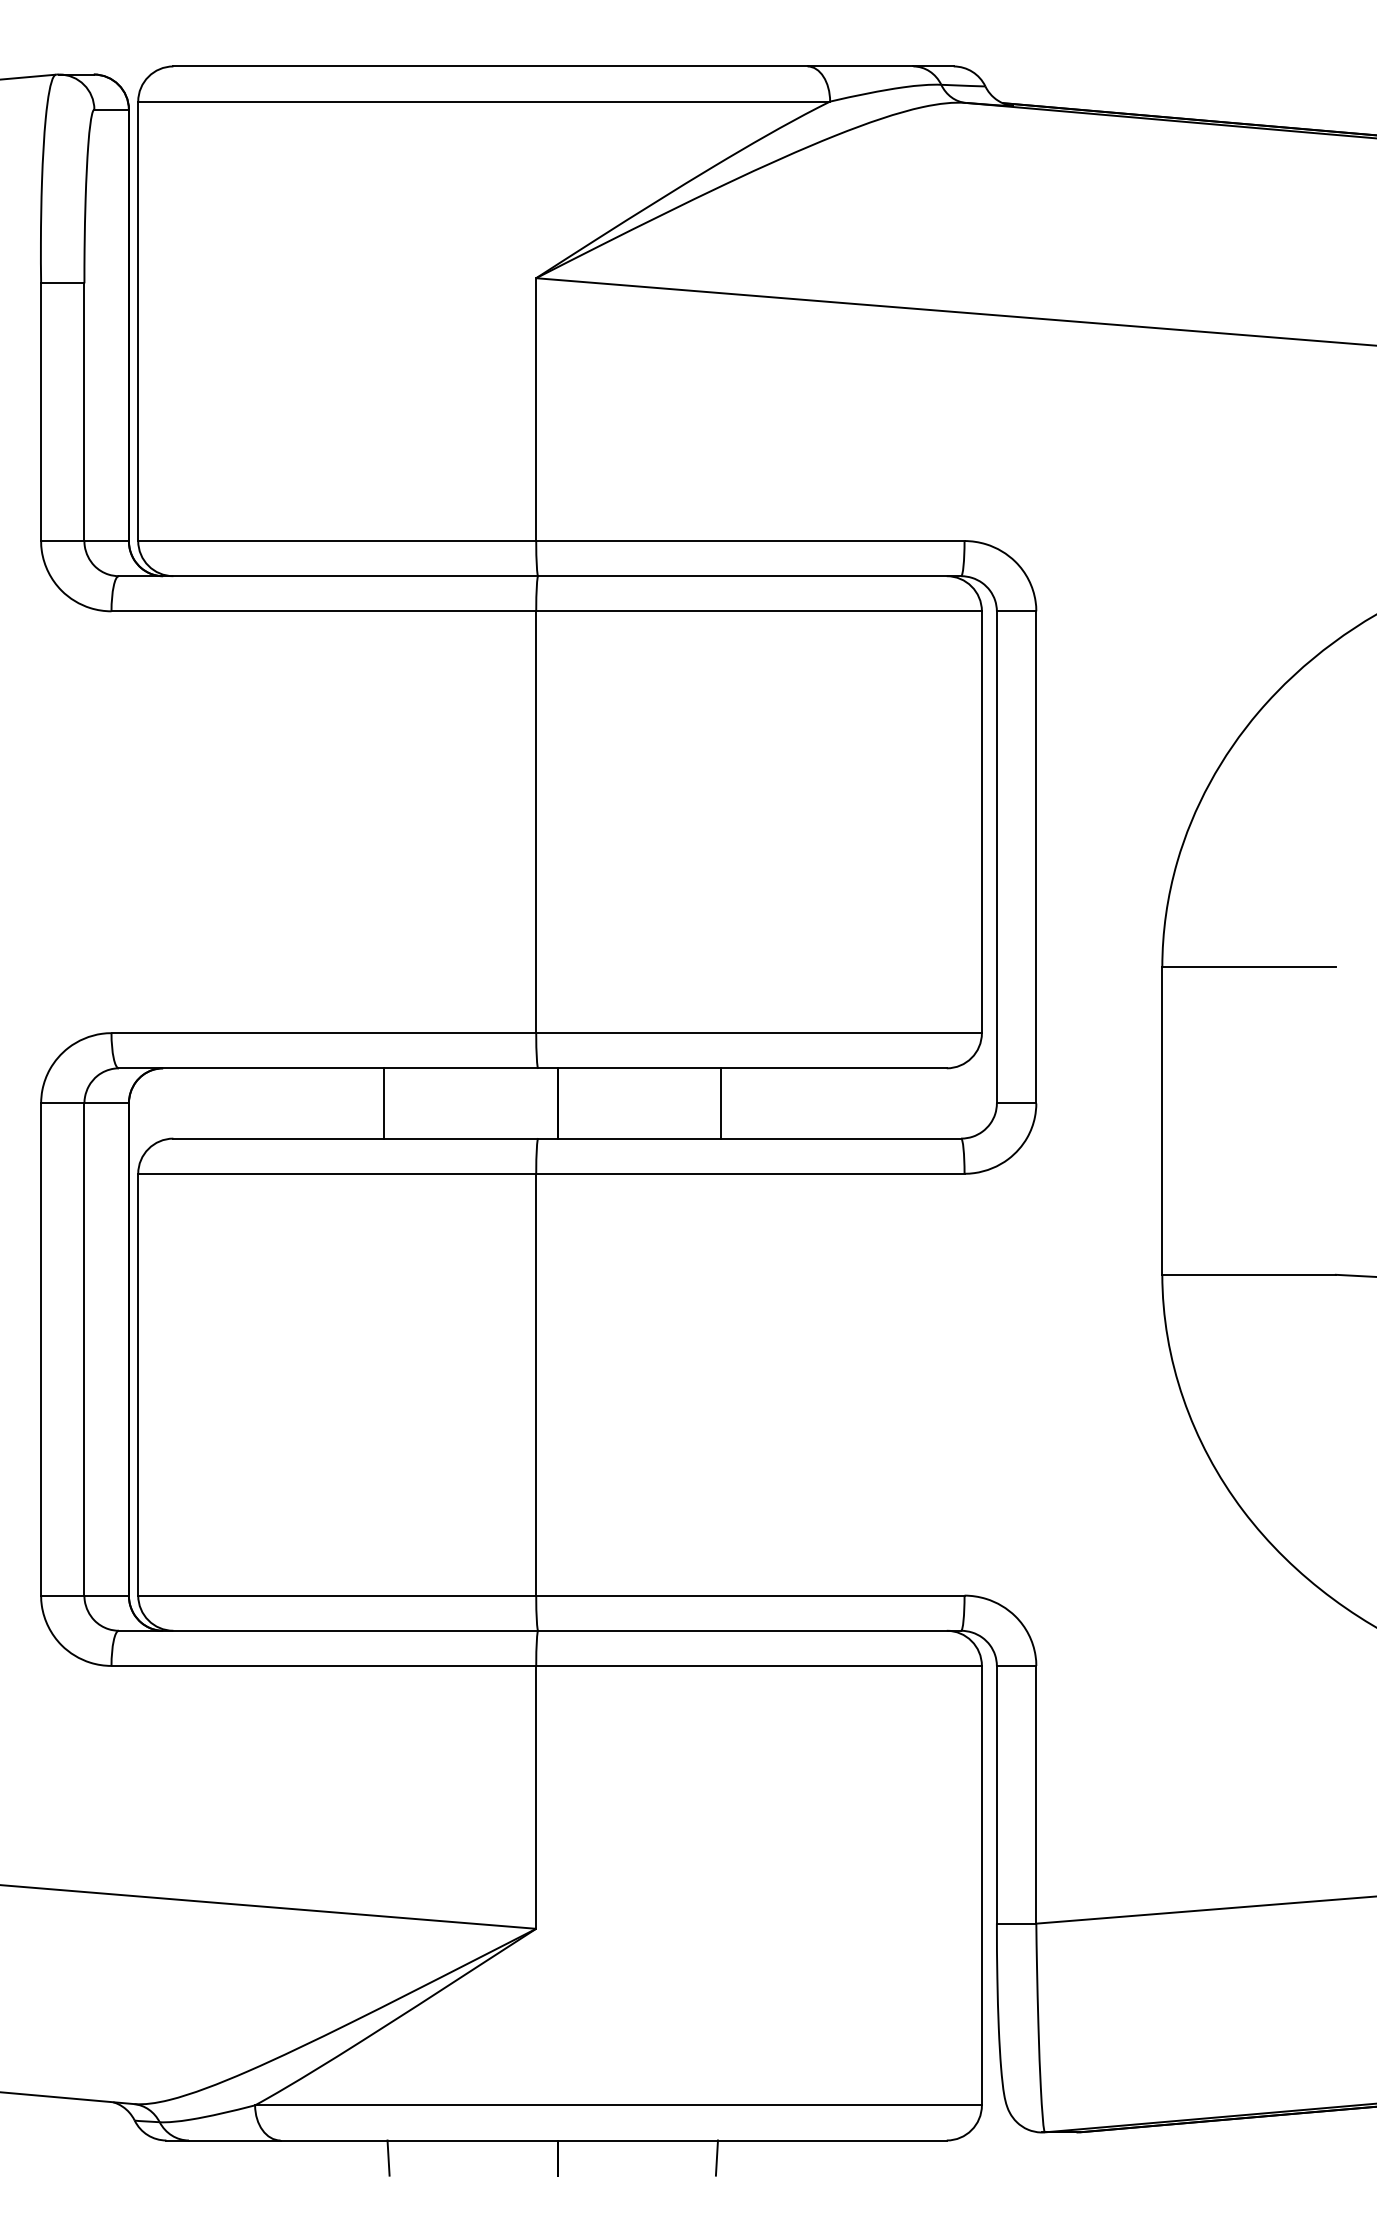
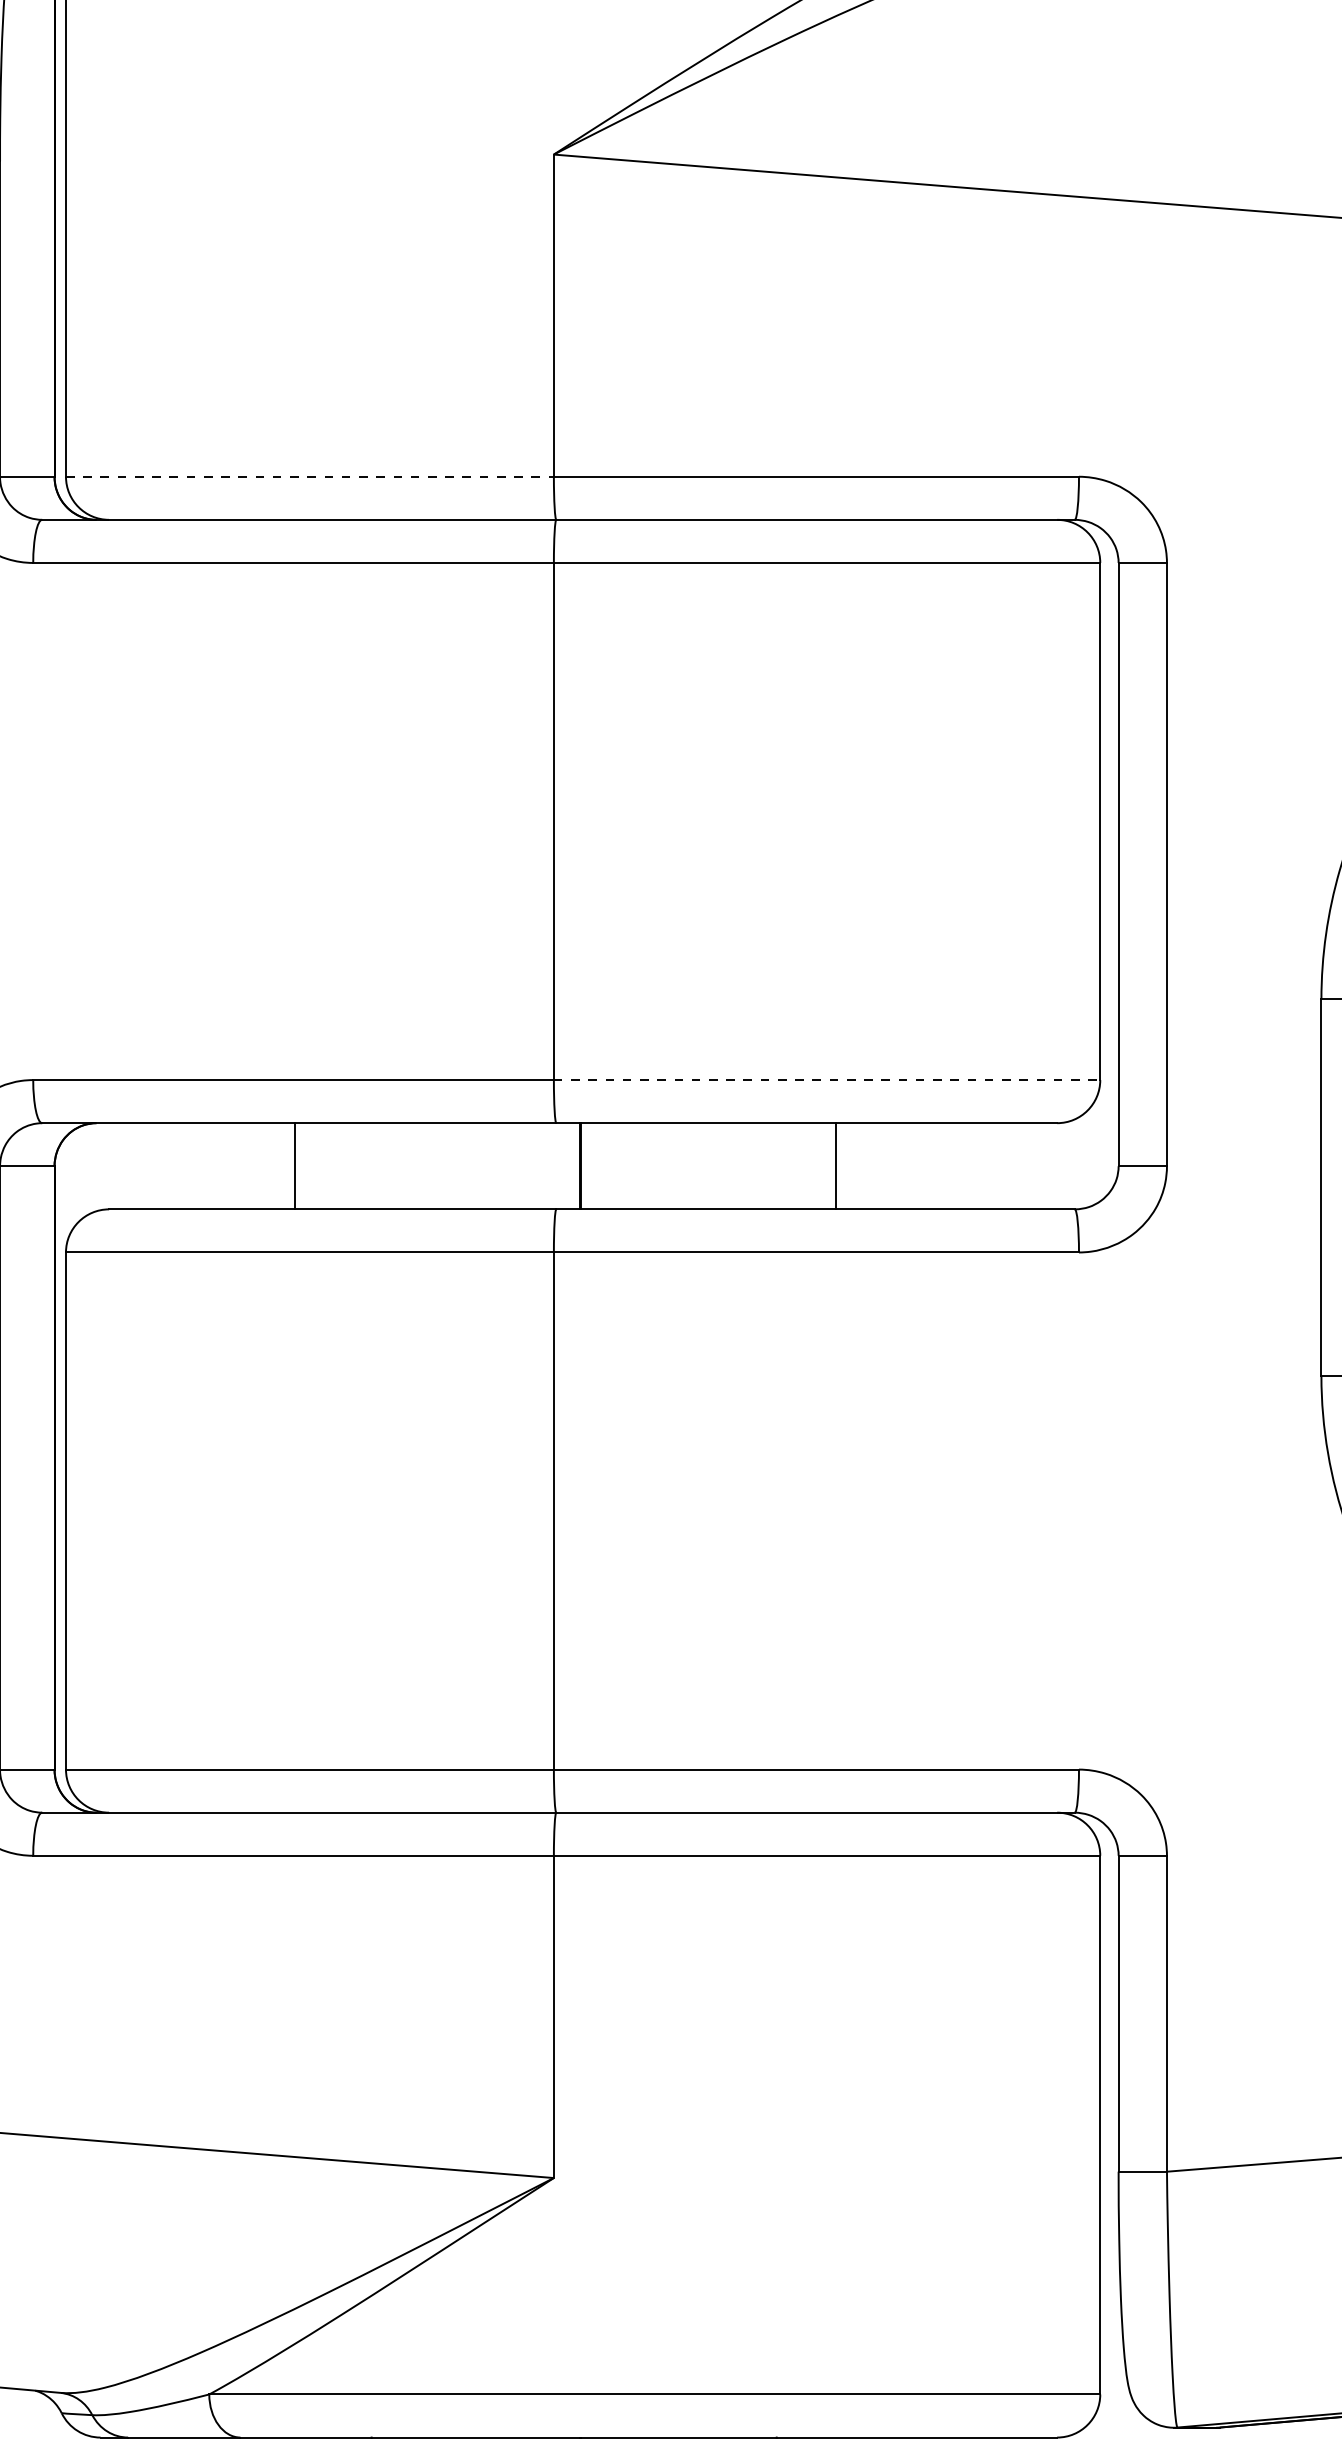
line: (337, 541) -> (310, 477), solid -> dashed
line: (759, 1033) -> (827, 1080), solid -> dashed
line: (384, 1103) -> (295, 1166), moved
line: (721, 1103) -> (836, 1166), moved

